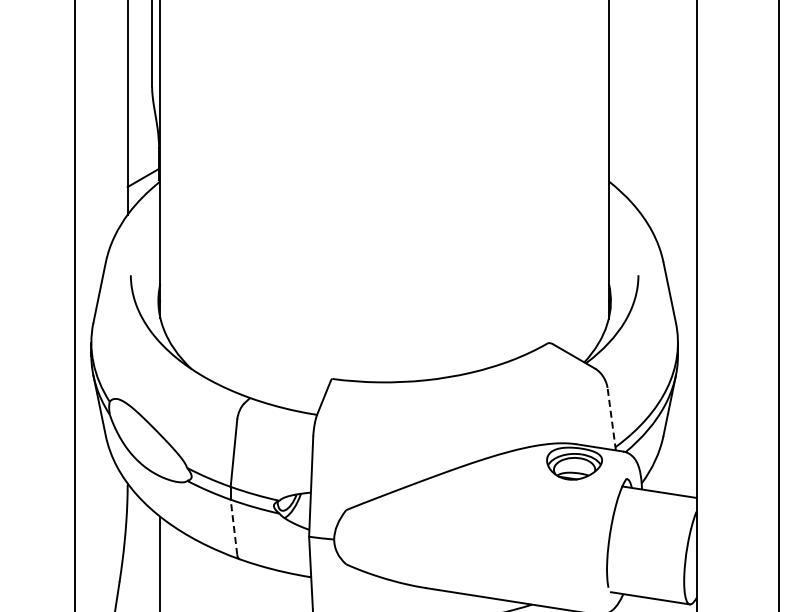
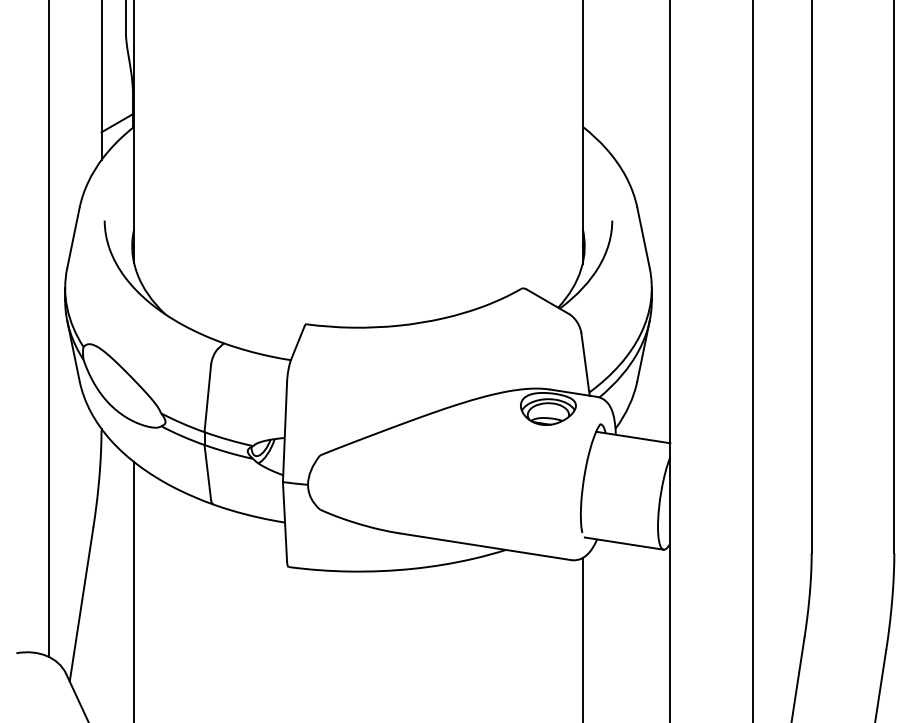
line: (611, 419) -> (585, 364), dashed -> solid
line: (233, 527) -> (207, 472), dashed -> solid

